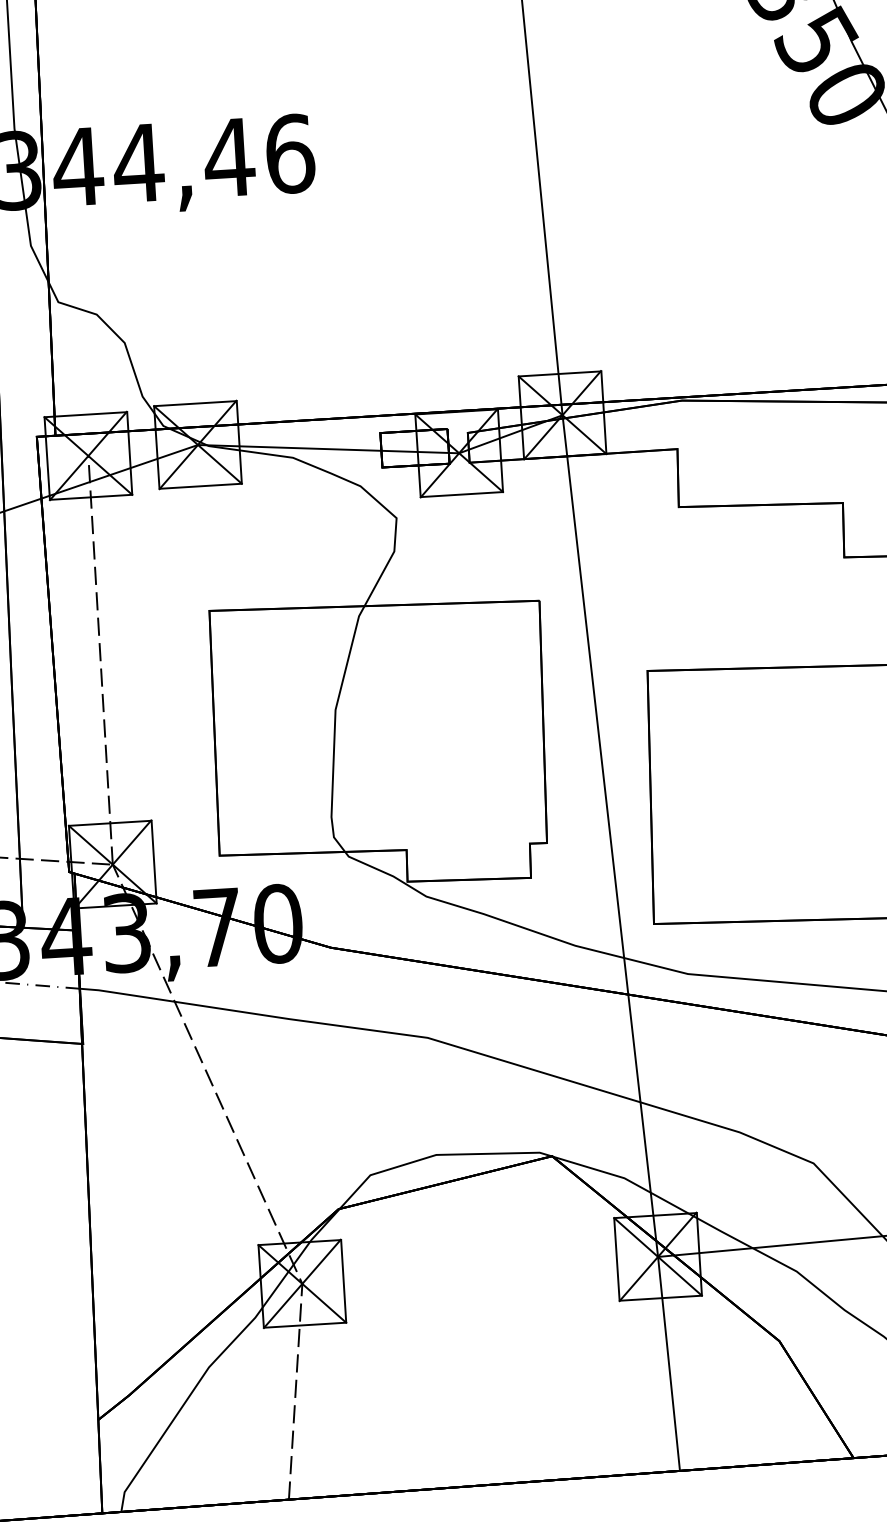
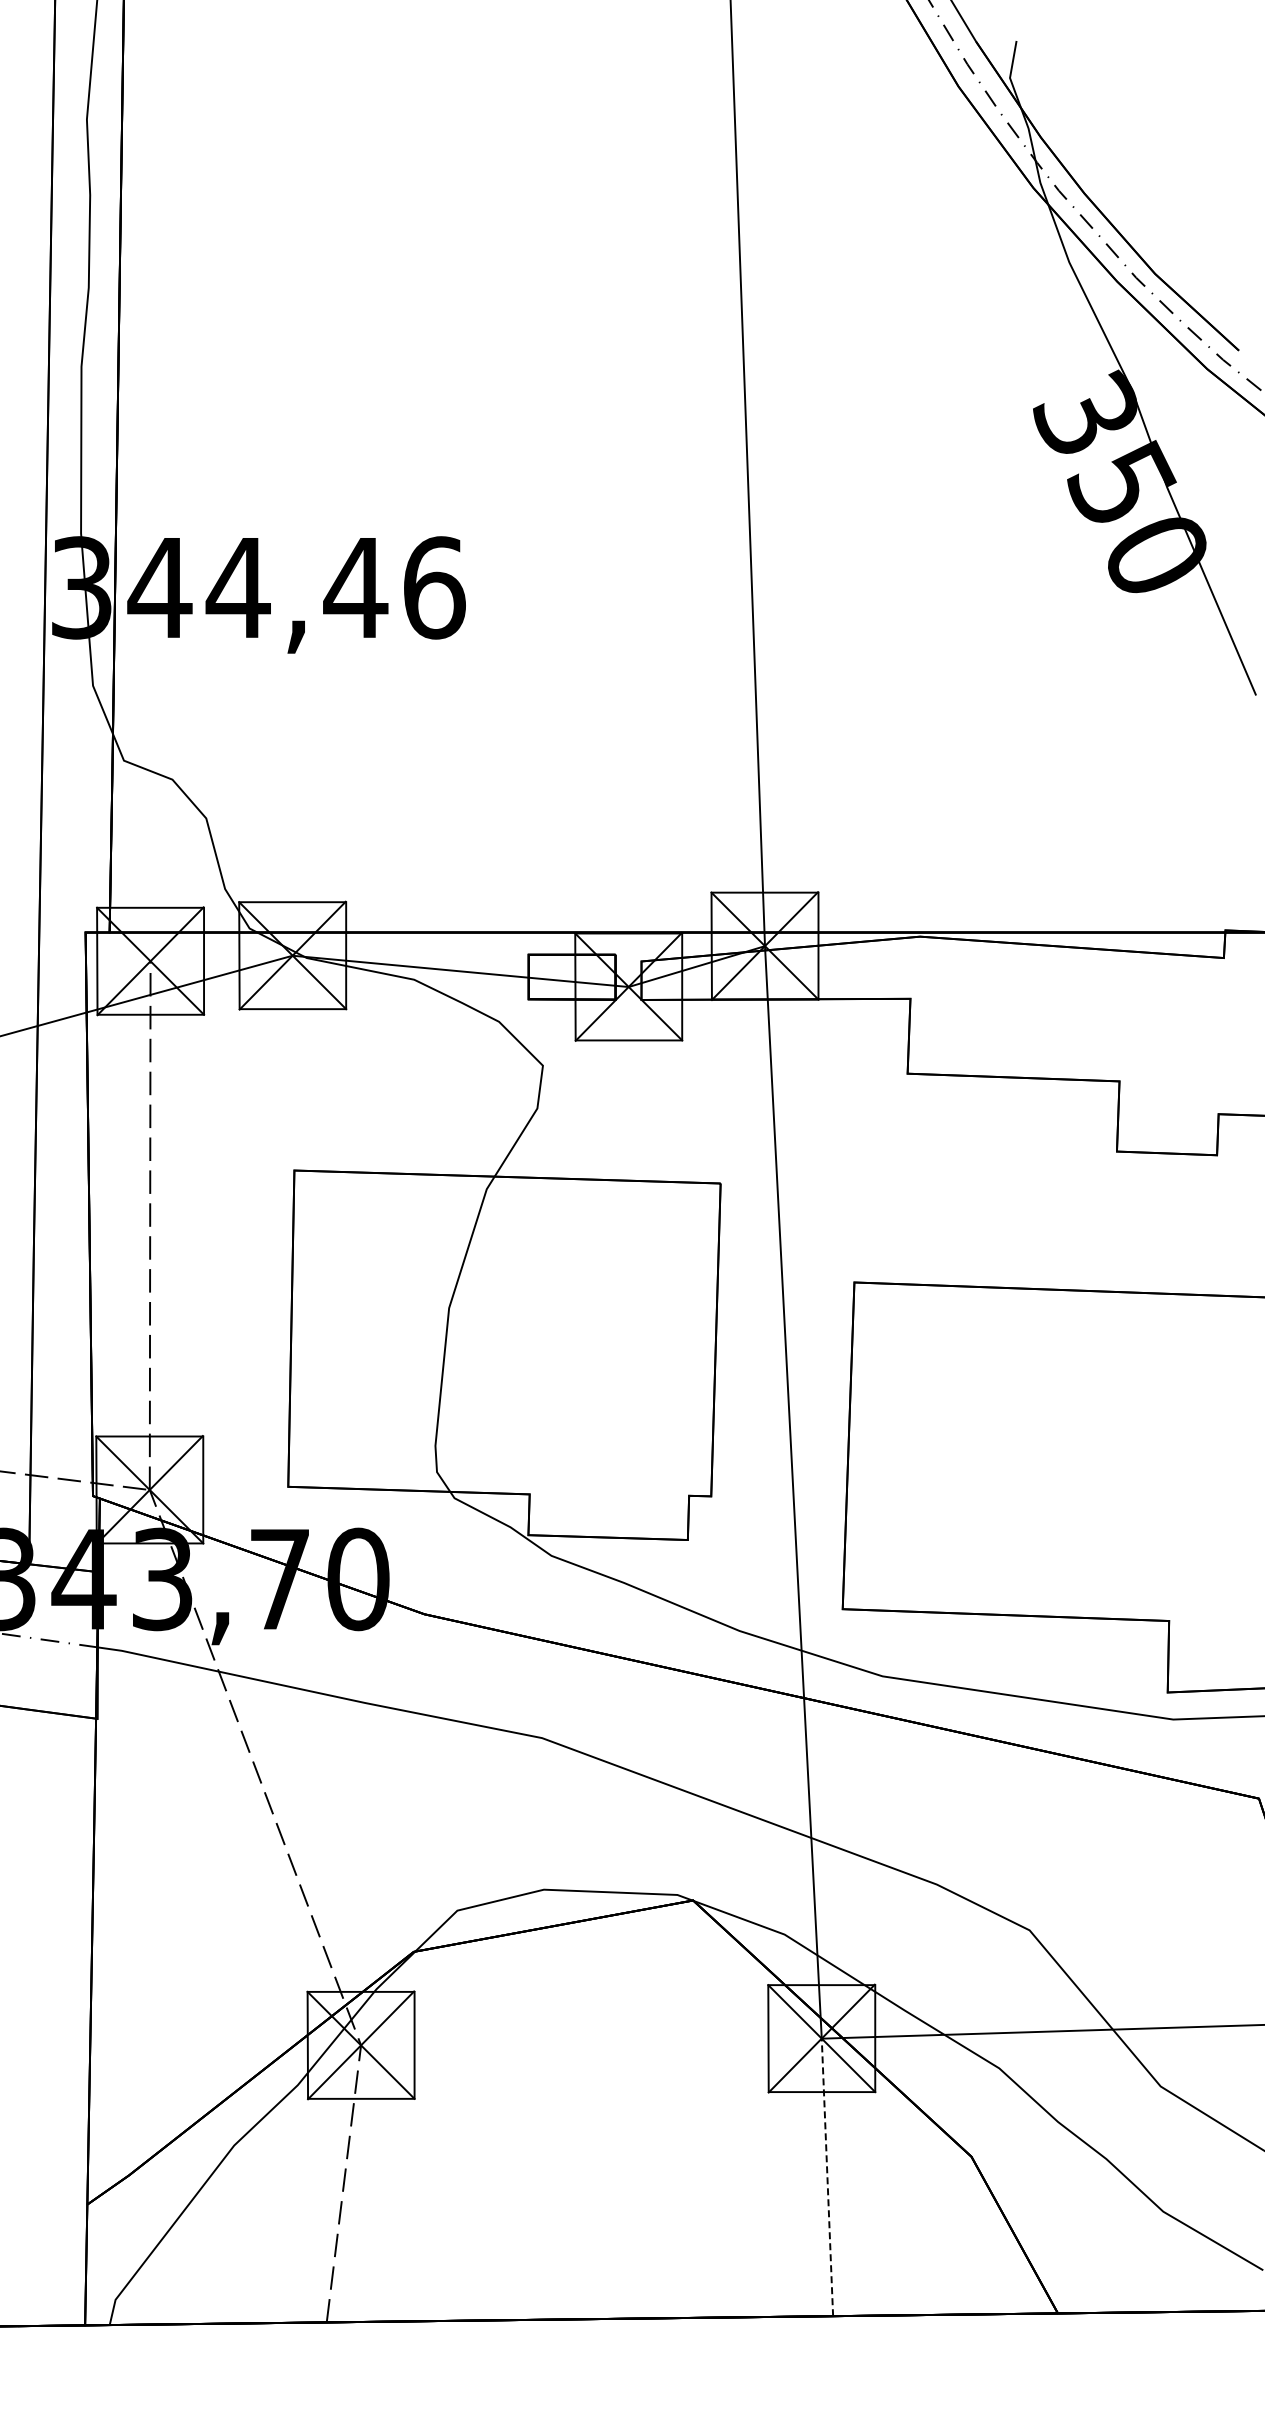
line: (669, 1363) -> (827, 2177), solid -> dashed

